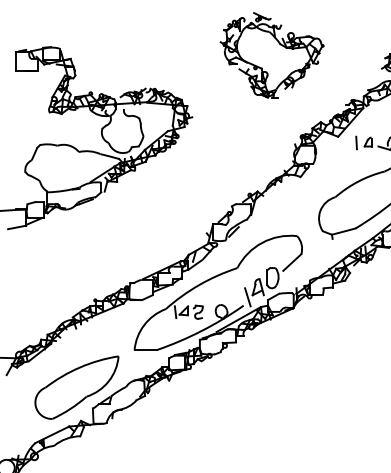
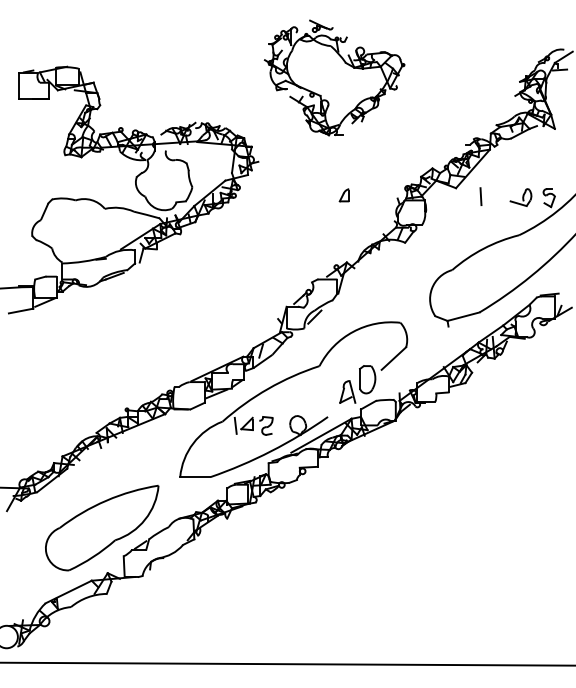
part: (272, 55) -> (334, 77), moved
part: (367, 142) -> (343, 195), moved
line: (247, 297) -> (333, 405), removed

